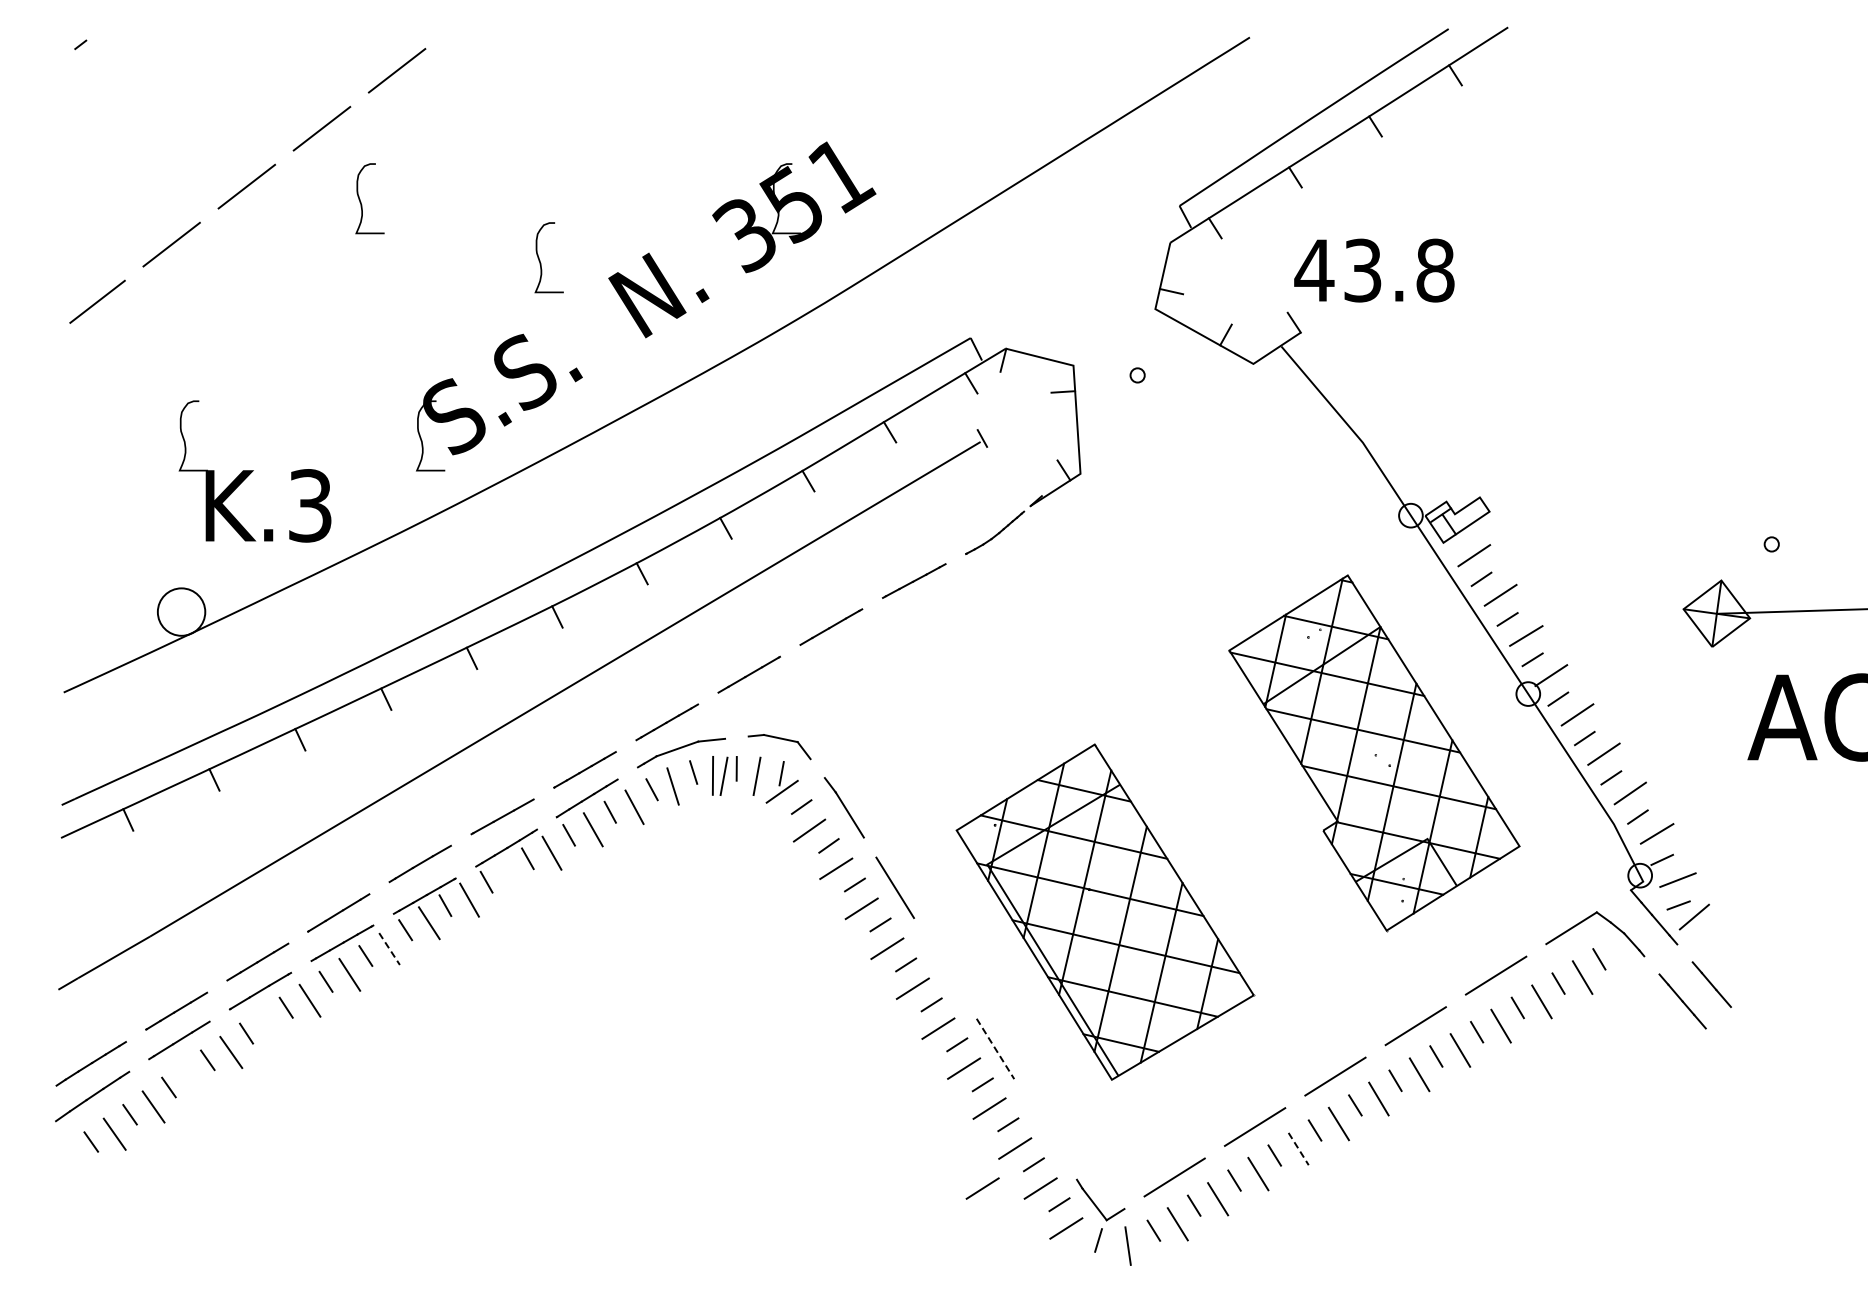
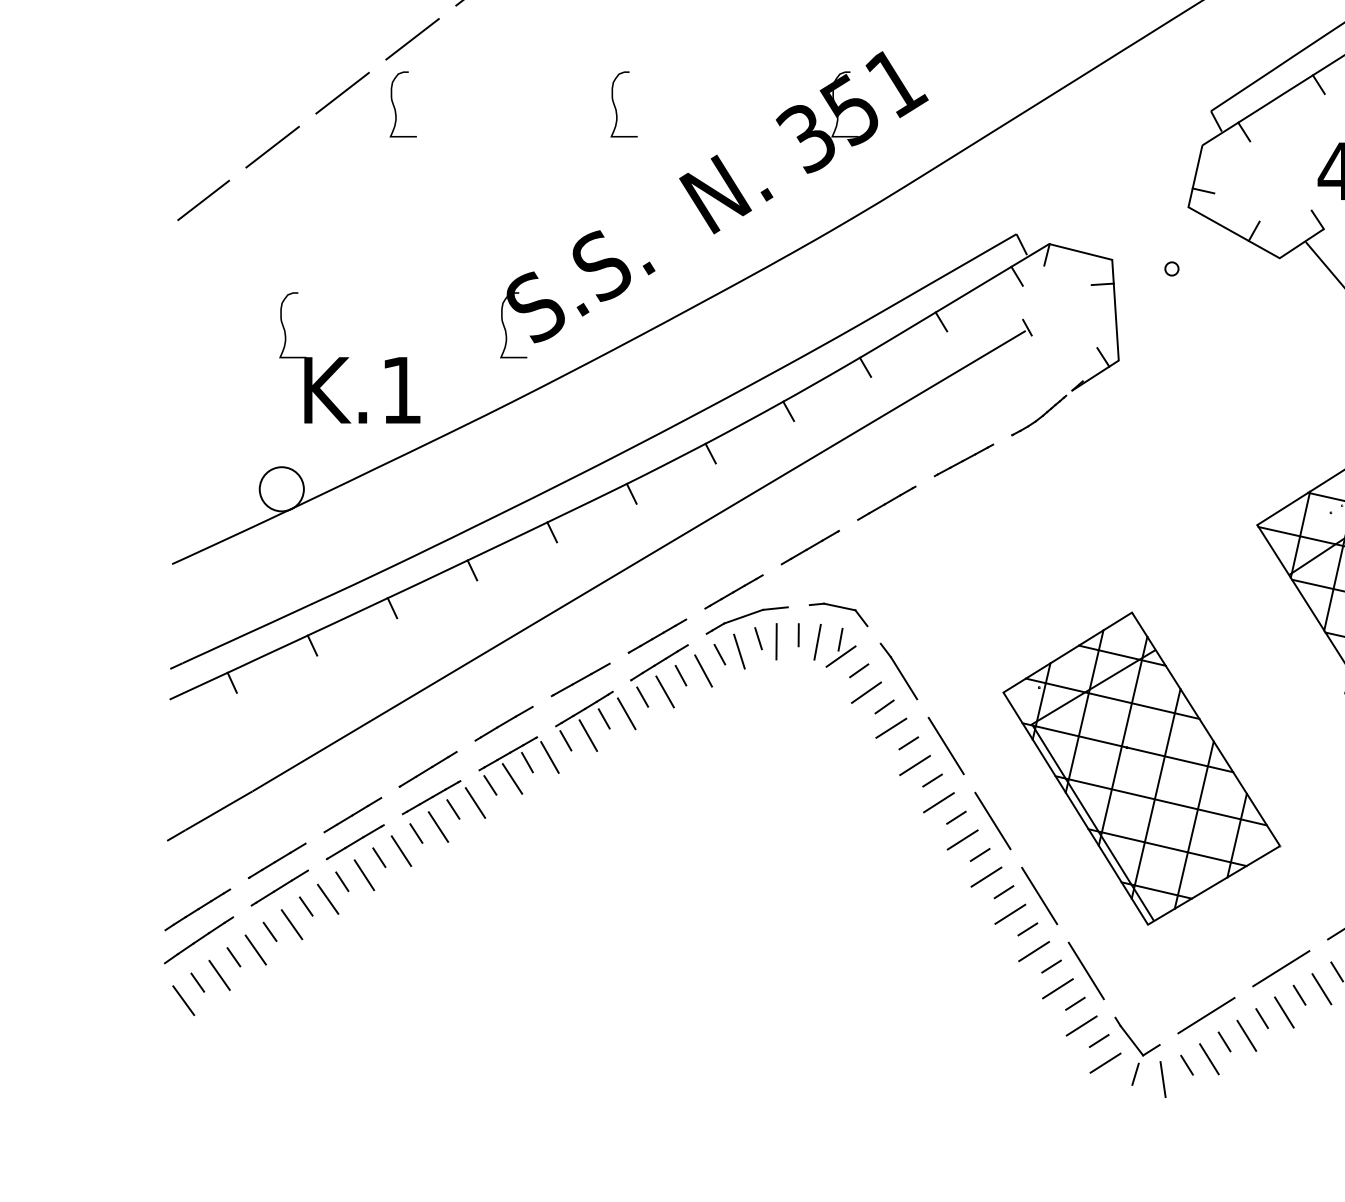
part: (361, 201) -> (395, 107), moved
part: (540, 260) -> (616, 107), moved
text: (310, 505) -> (401, 390), K.3 -> K.1
line: (723, 775) -> (786, 641), removed
line: (510, 876) -> (588, 735), added
line: (389, 949) -> (475, 803), dashed -> solid
line: (945, 968) -> (993, 821), added
line: (269, 1026) -> (363, 875), added
line: (995, 1048) -> (1039, 895), dashed -> solid
line: (192, 1079) -> (292, 924), added
line: (1045, 1129) -> (1086, 970), added
line: (1298, 1149) -> (1321, 989), dashed -> solid
line: (76, 1161) -> (184, 1000), added
line: (982, 1188) -> (1027, 1025), removed

